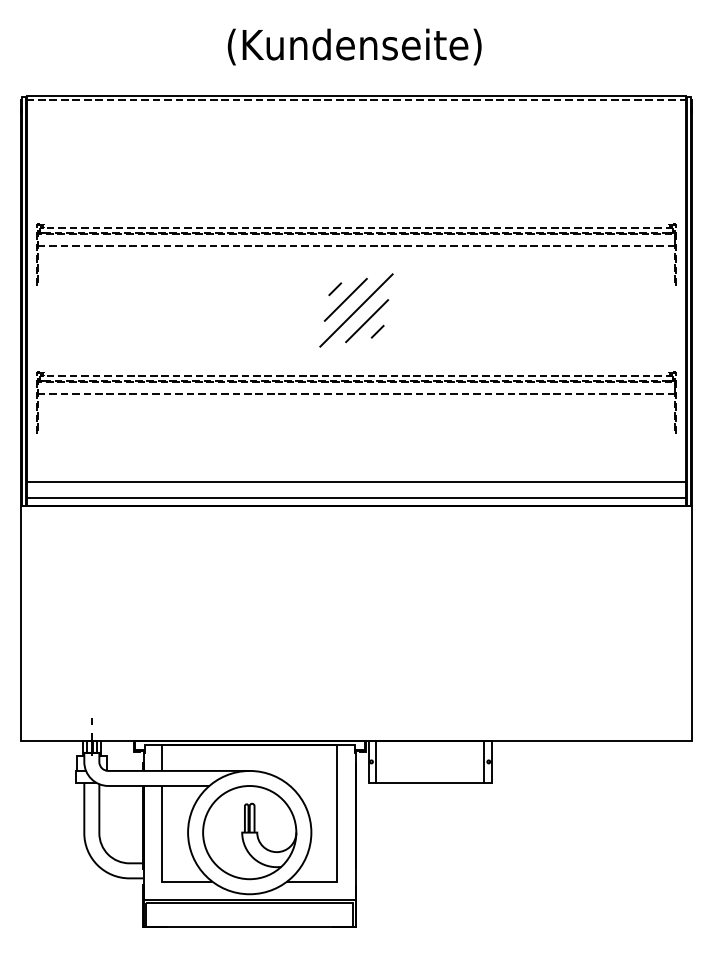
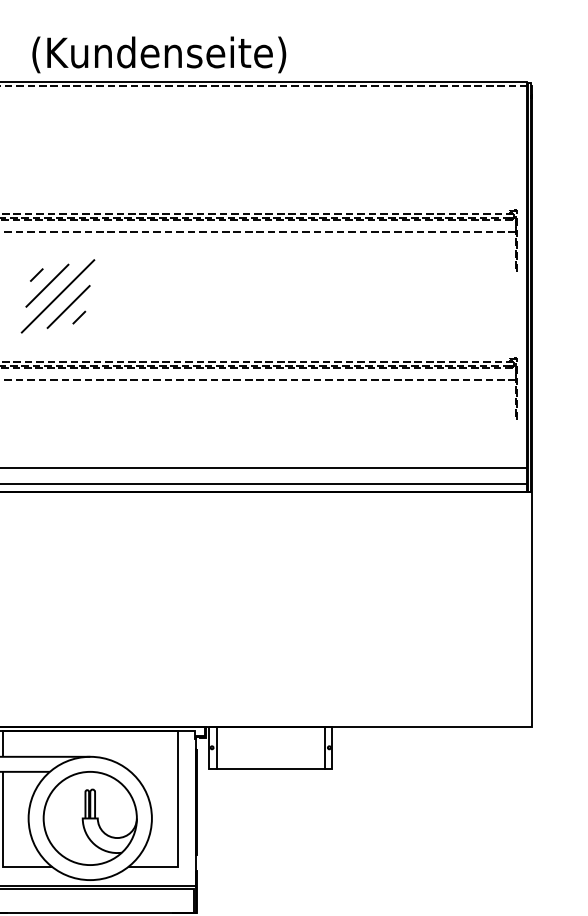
text: (354, 46) -> (159, 54), moved
part: (356, 310) -> (58, 296), moved

